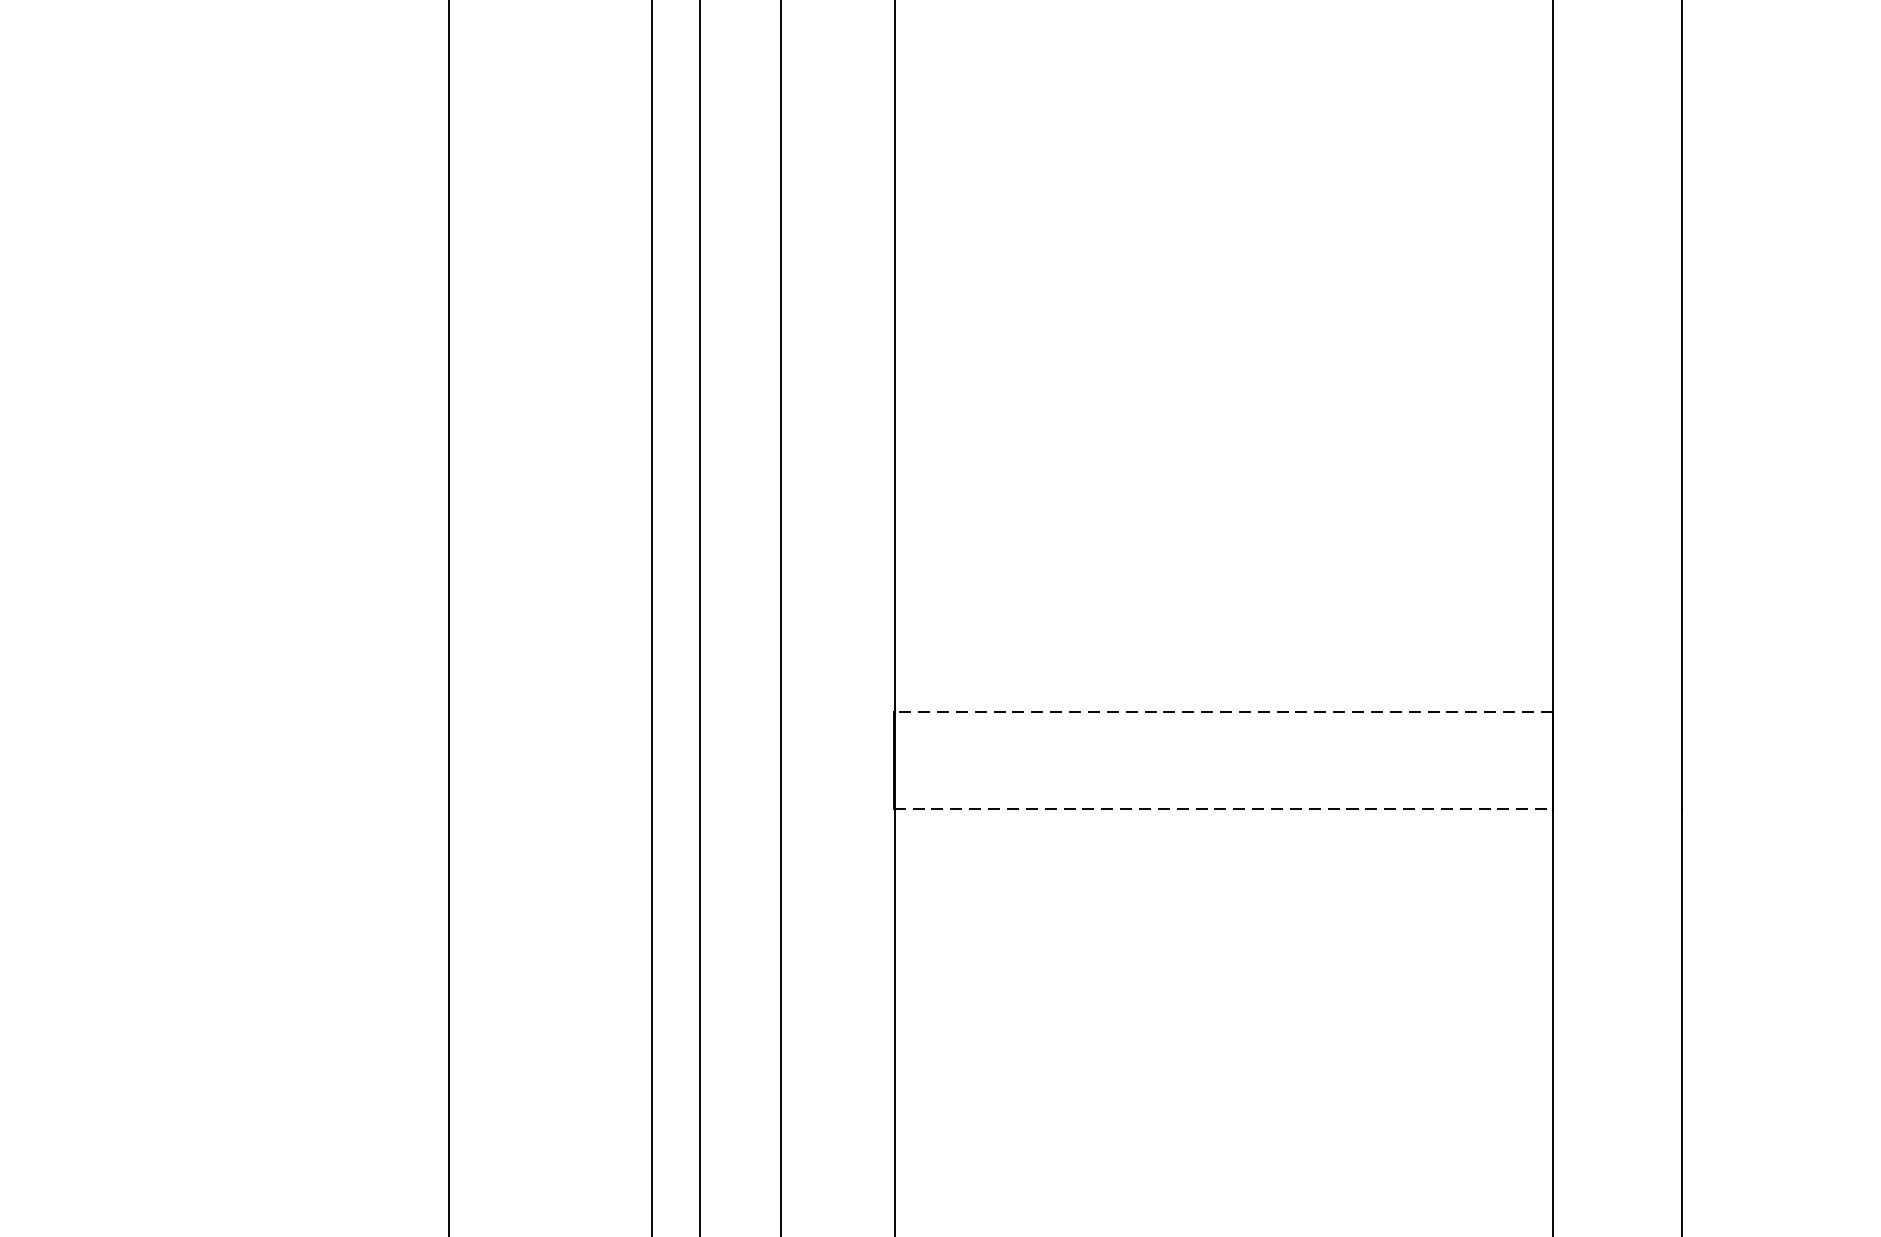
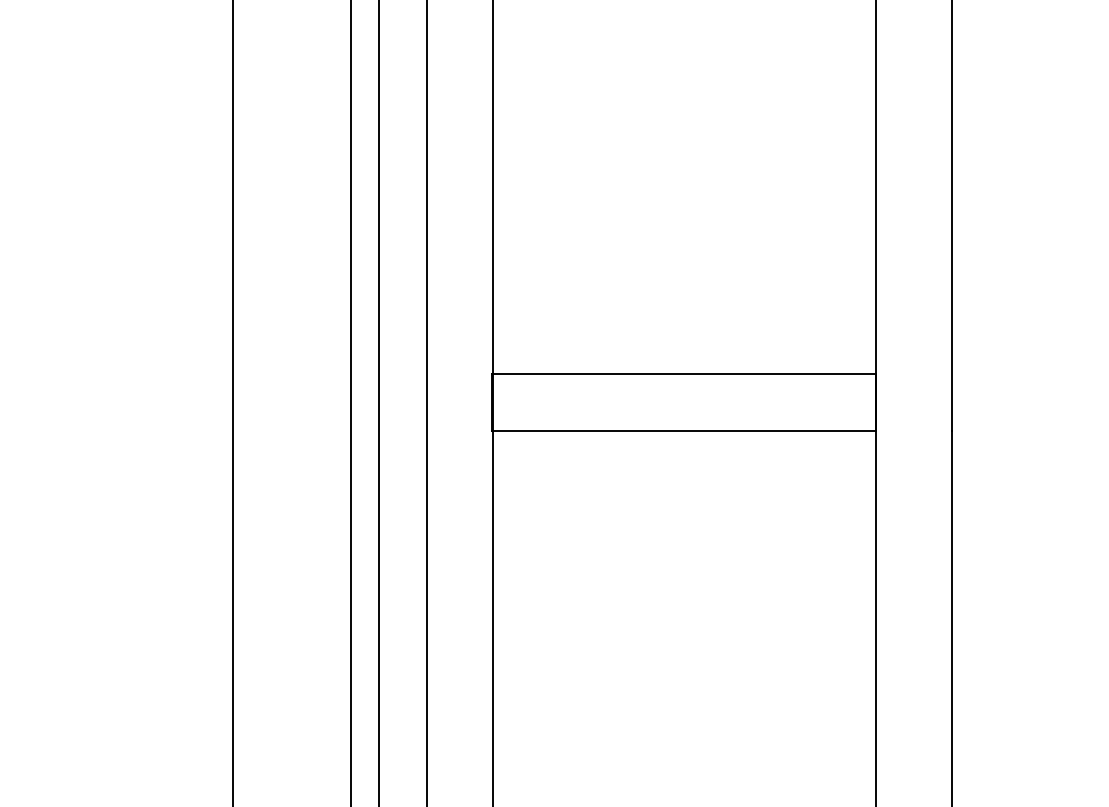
line: (1222, 712) -> (683, 374), dashed -> solid
line: (1223, 808) -> (684, 430), dashed -> solid

